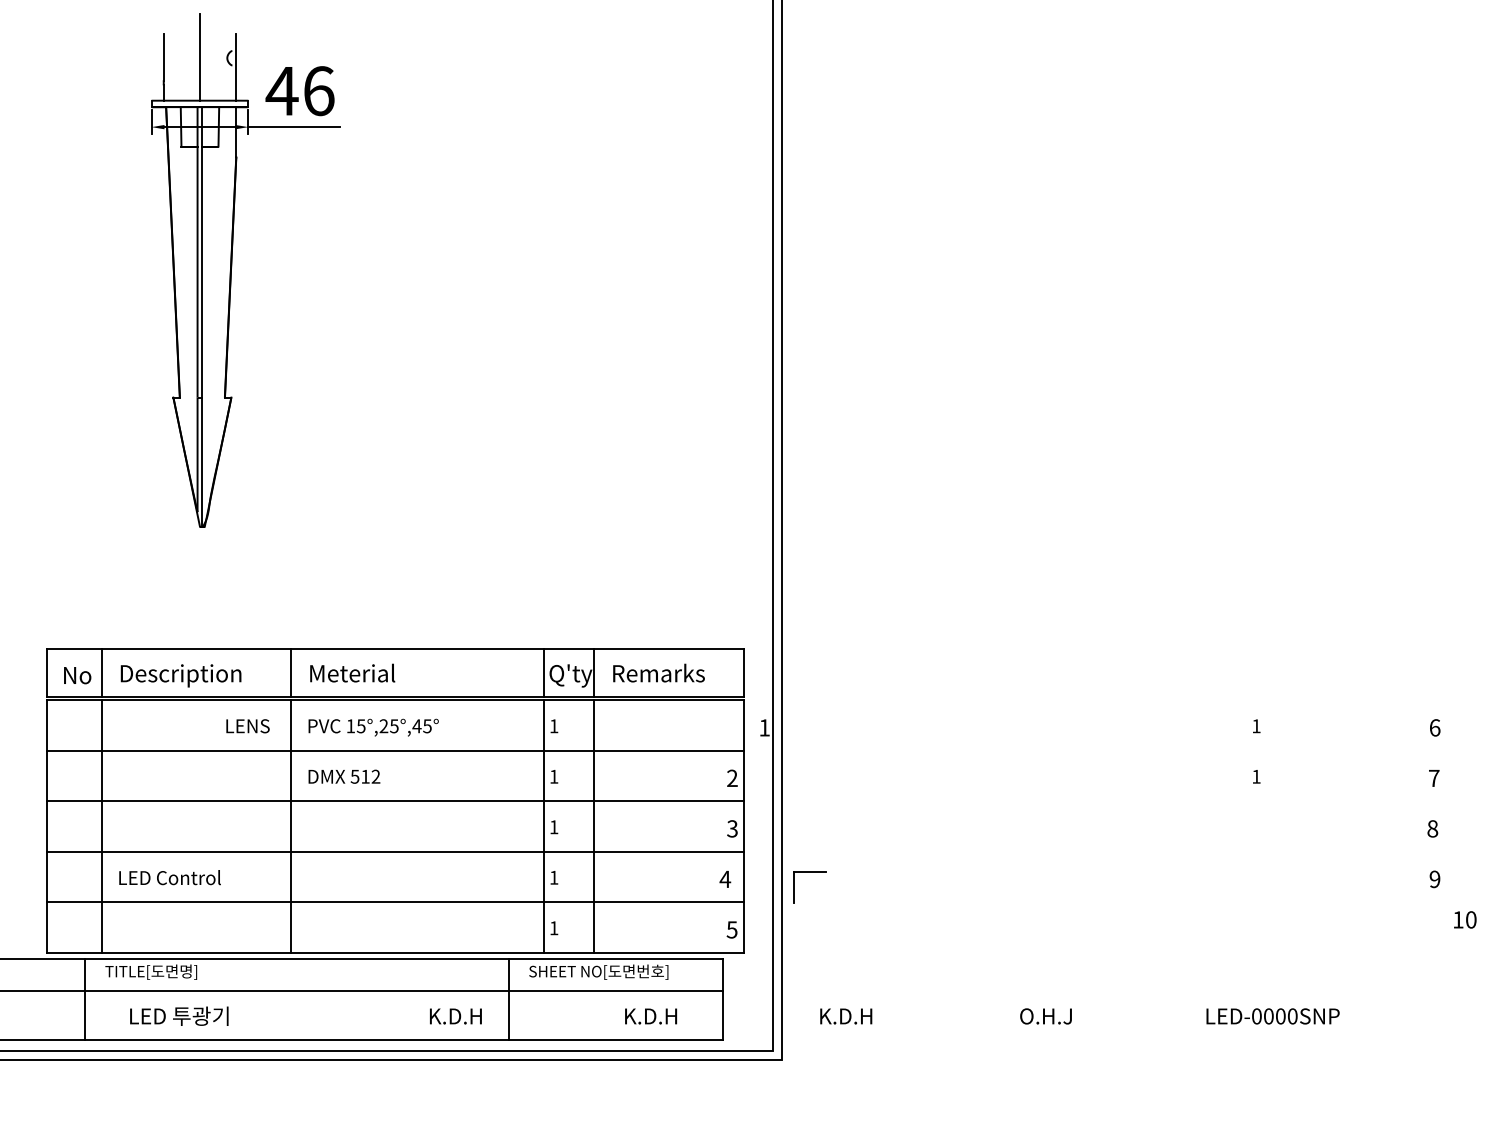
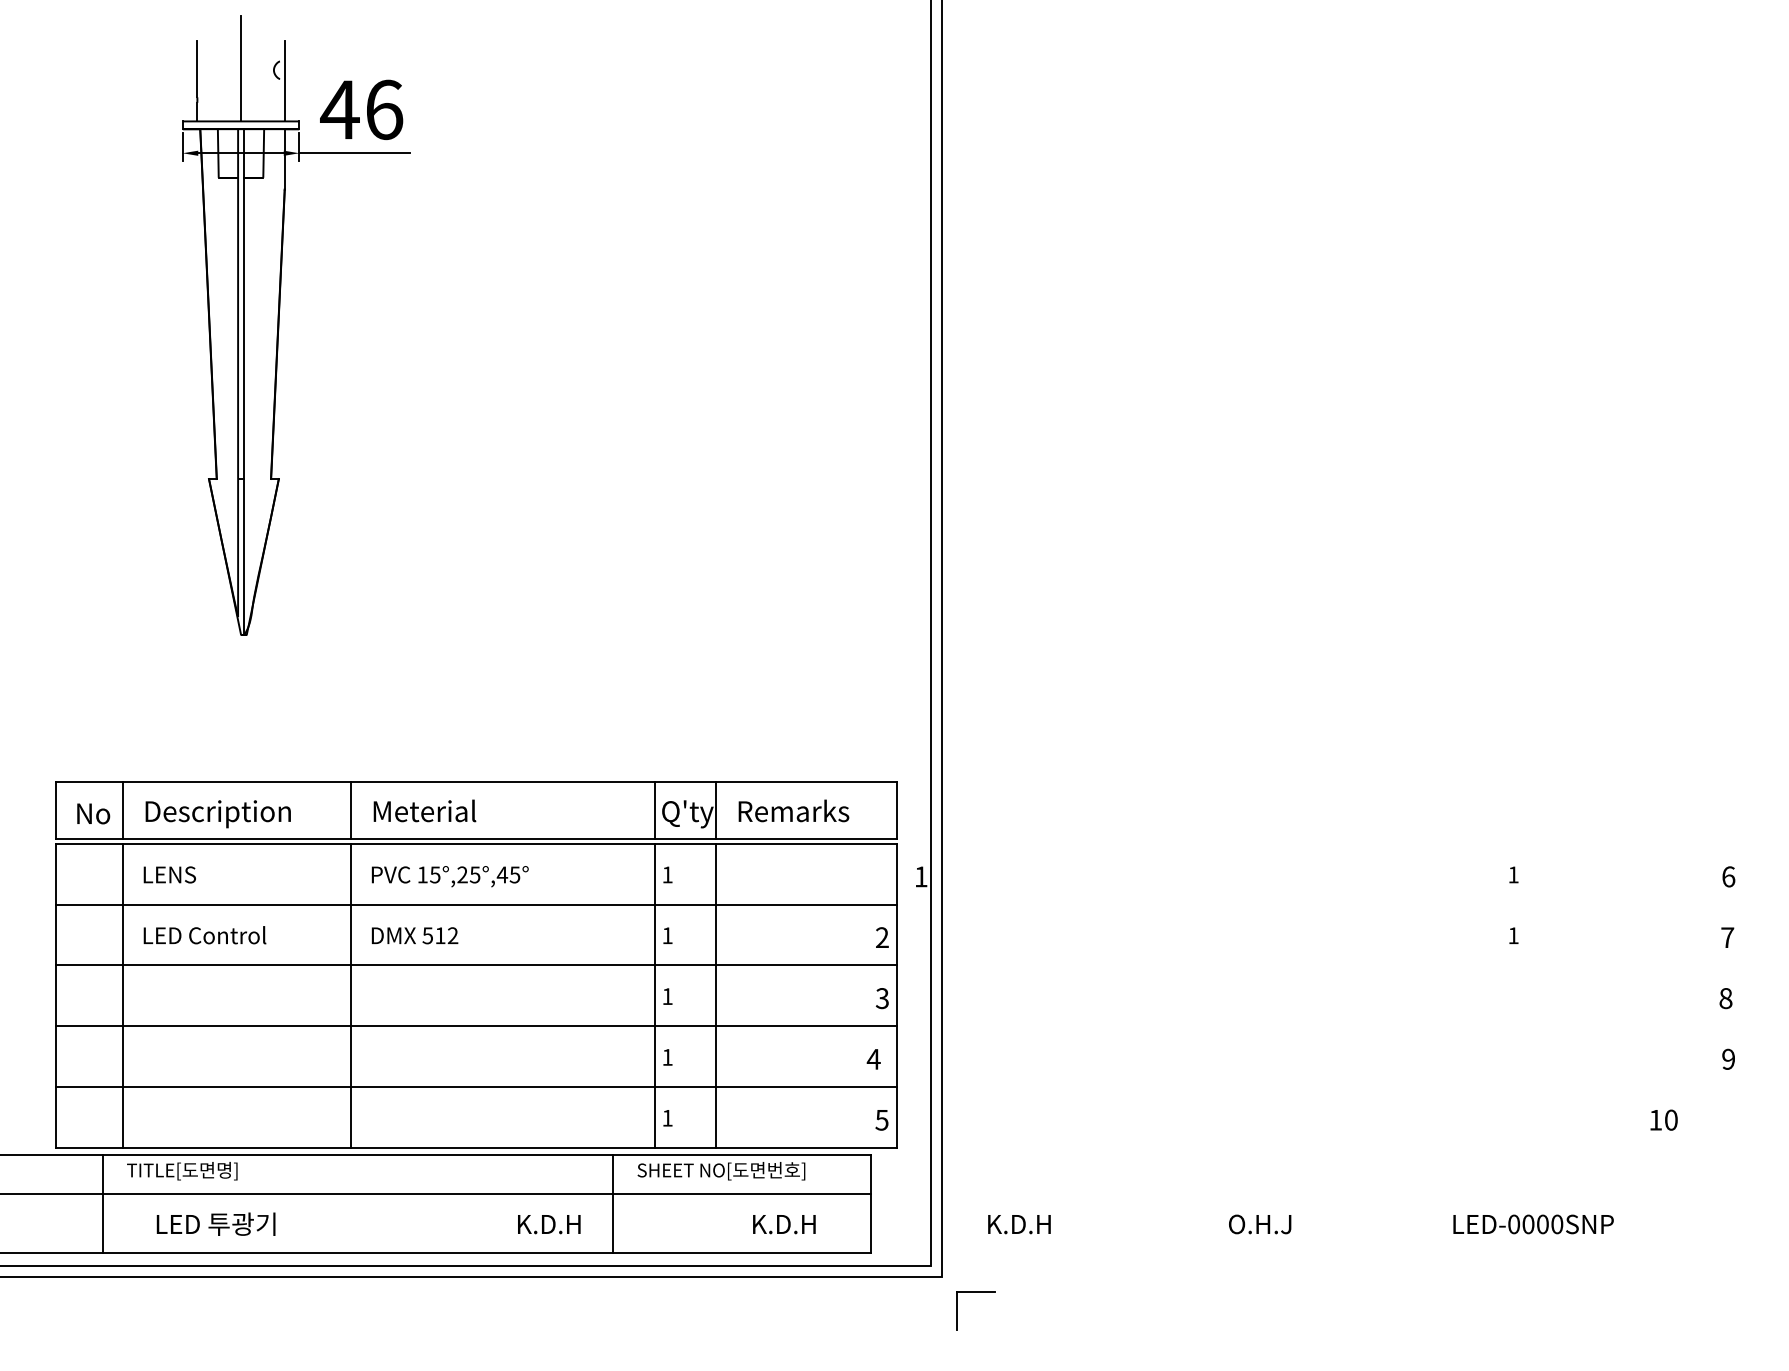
text: (247, 725) -> (169, 874), moved
part: (809, 872) -> (975, 1292), moved
text: (169, 877) -> (204, 935), moved
text: (1464, 919) -> (1663, 1119), moved

